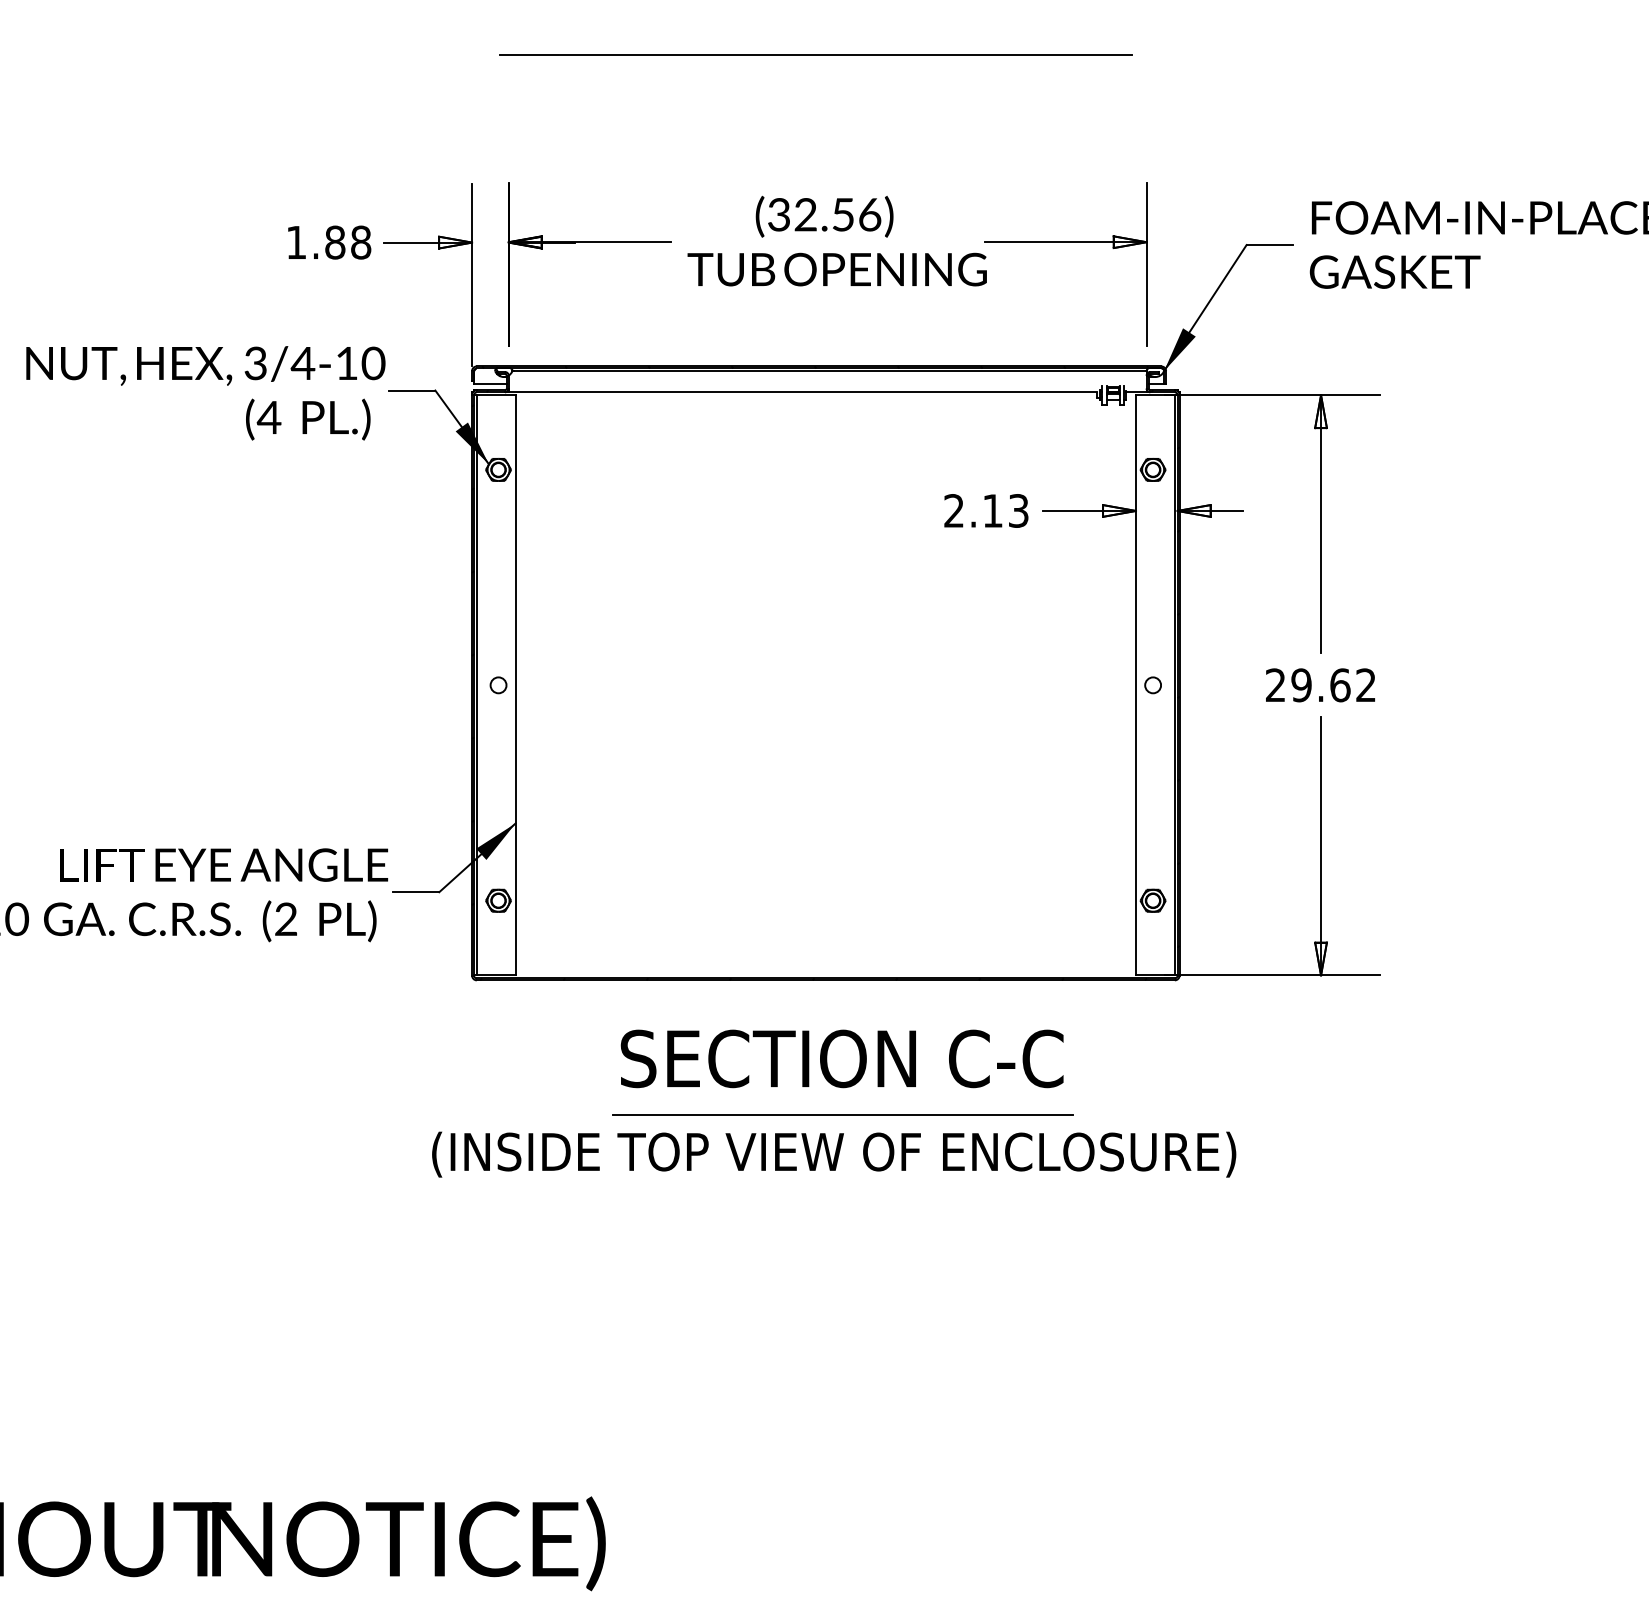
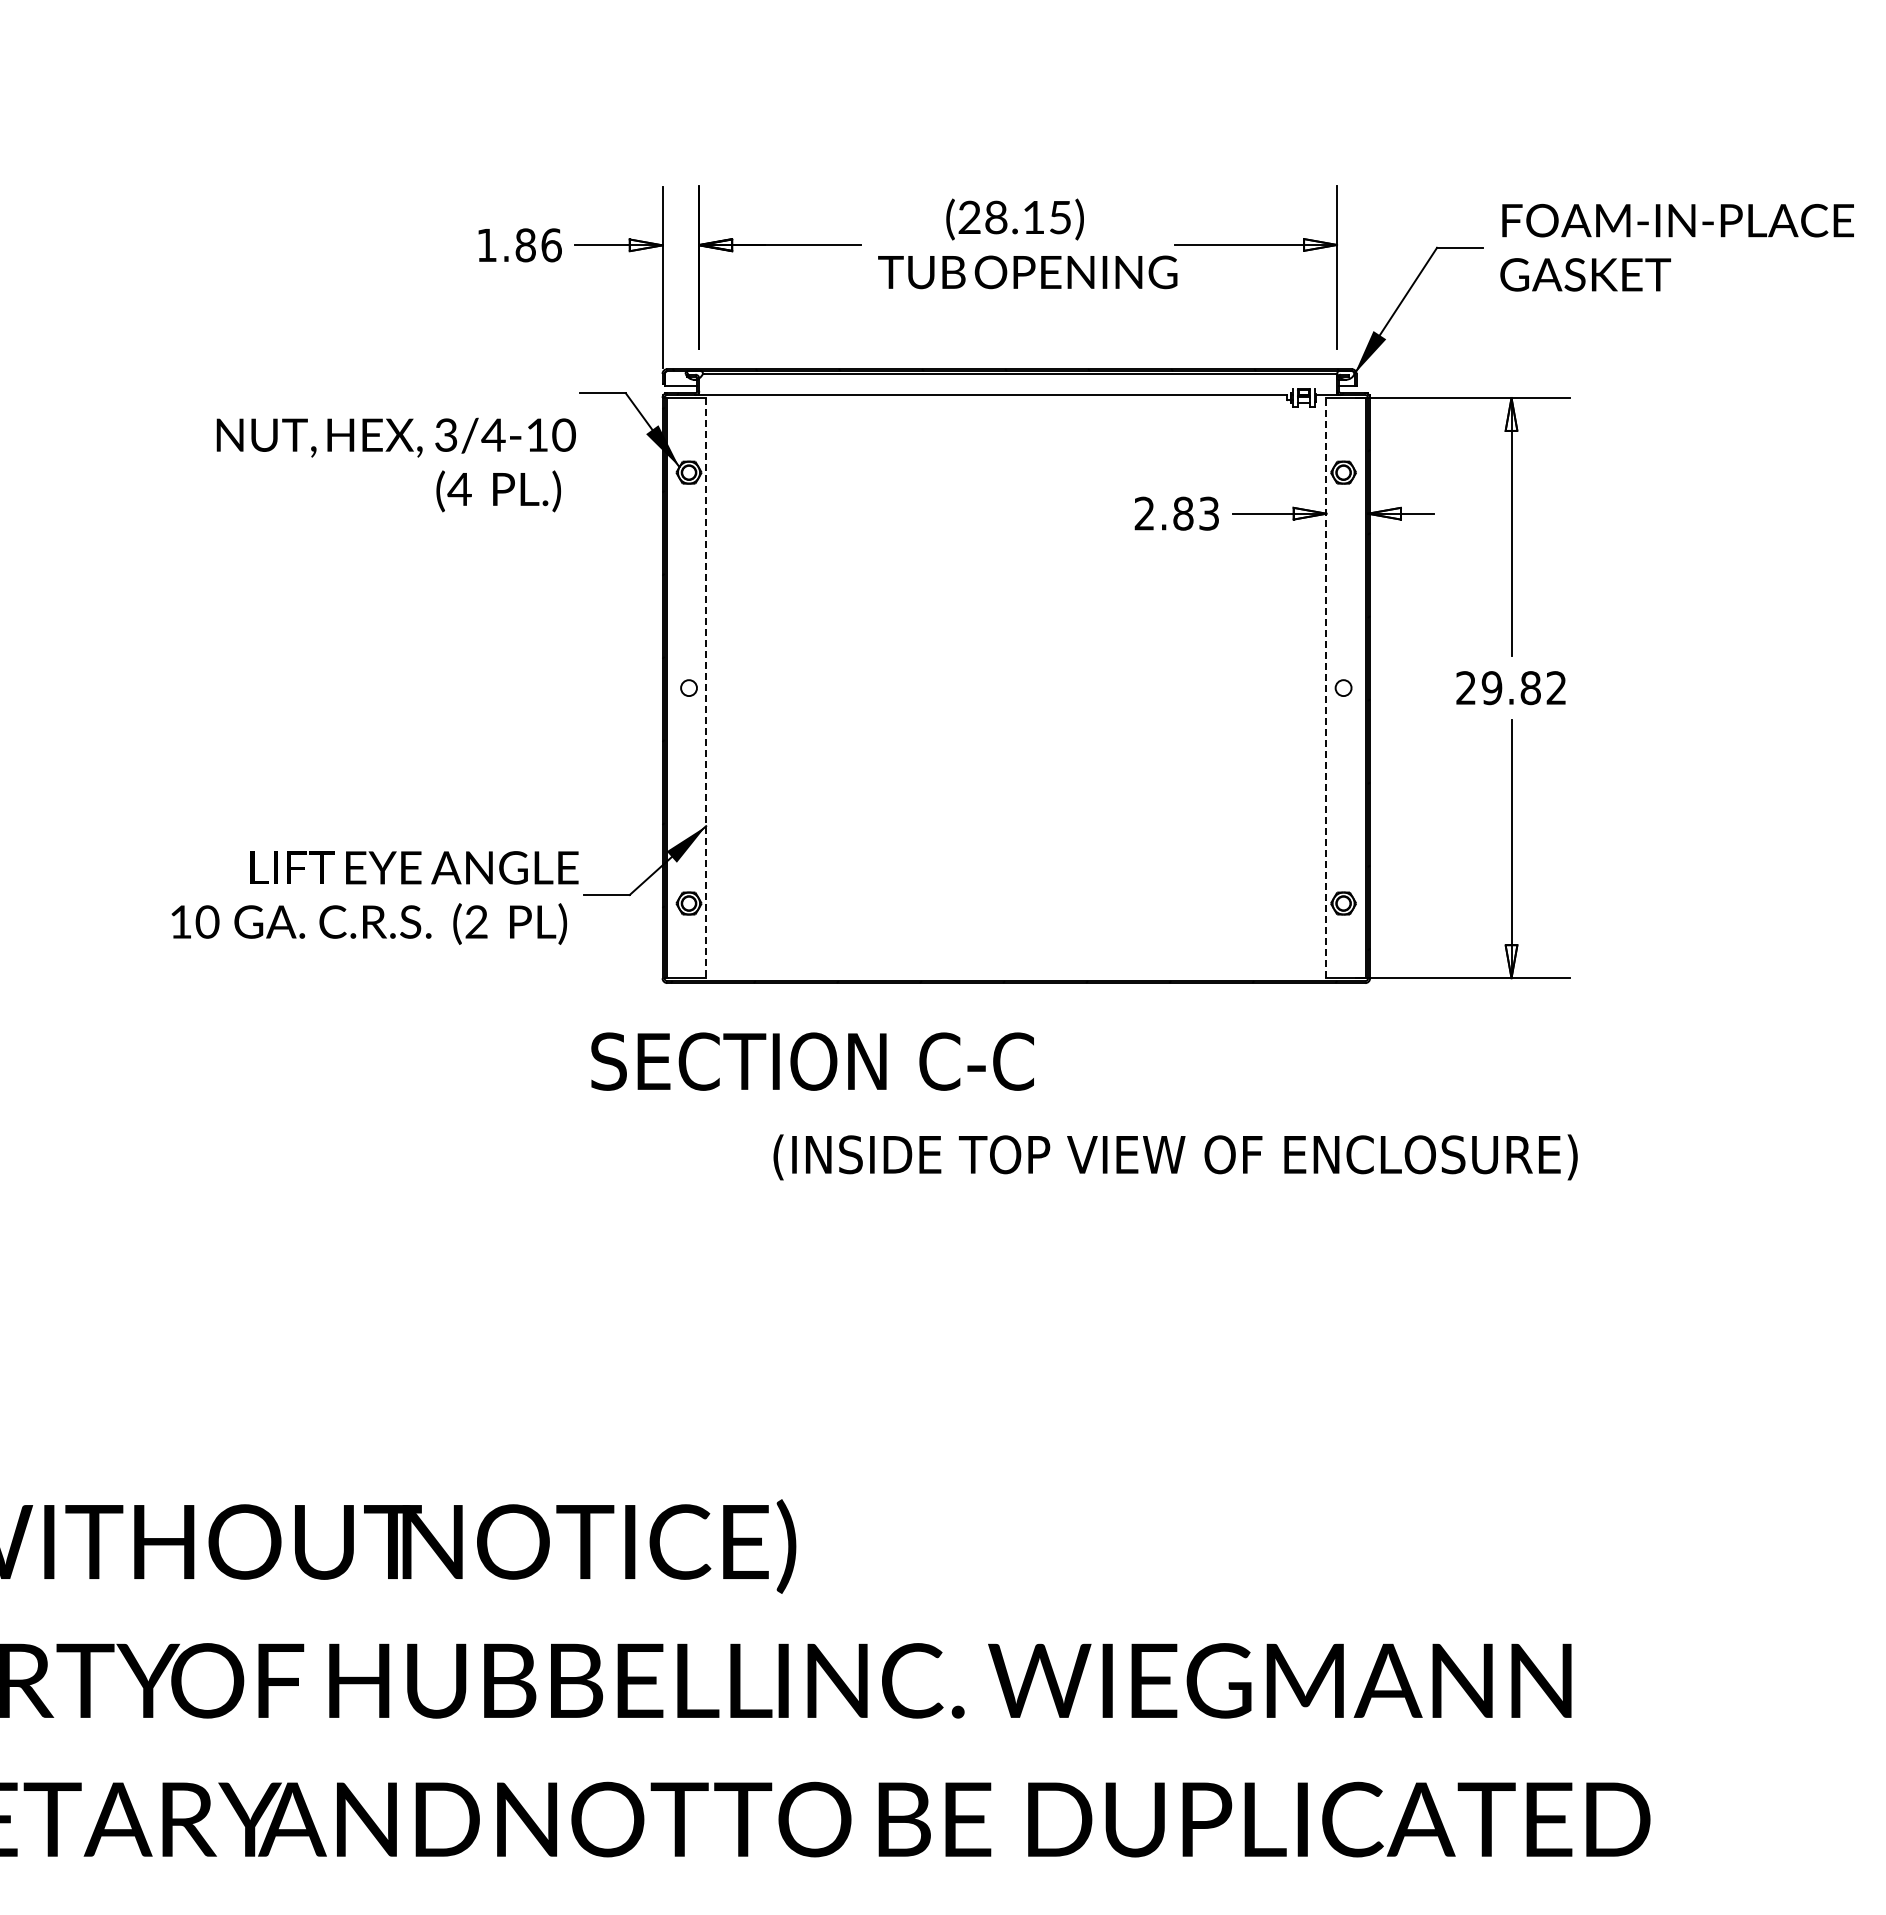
line: (816, 54) -> (1006, 57), removed
text: (824, 214) -> (1014, 217), (32.56) -> (28.15)
text: (361, 242) -> (551, 245), 1.88 -> 1.86
text: (205, 392) -> (395, 464), moved
text: (993, 510) -> (1183, 513), 2.13 -> 2.83
line: (1136, 684) -> (1326, 687), solid -> dashed
text: (1340, 684) -> (1530, 687), 29.62 -> 29.82
line: (516, 685) -> (706, 688), solid -> dashed
text: (842, 1058) -> (812, 1061), moved
line: (843, 1114) -> (1033, 1117), removed
text: (834, 1154) -> (1175, 1157), moved

